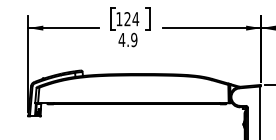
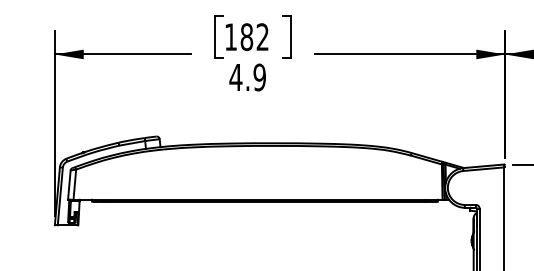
text: (131, 19) -> (254, 37), 124 -> 182

